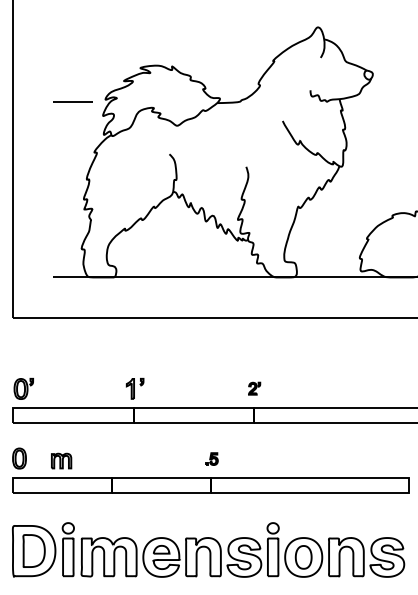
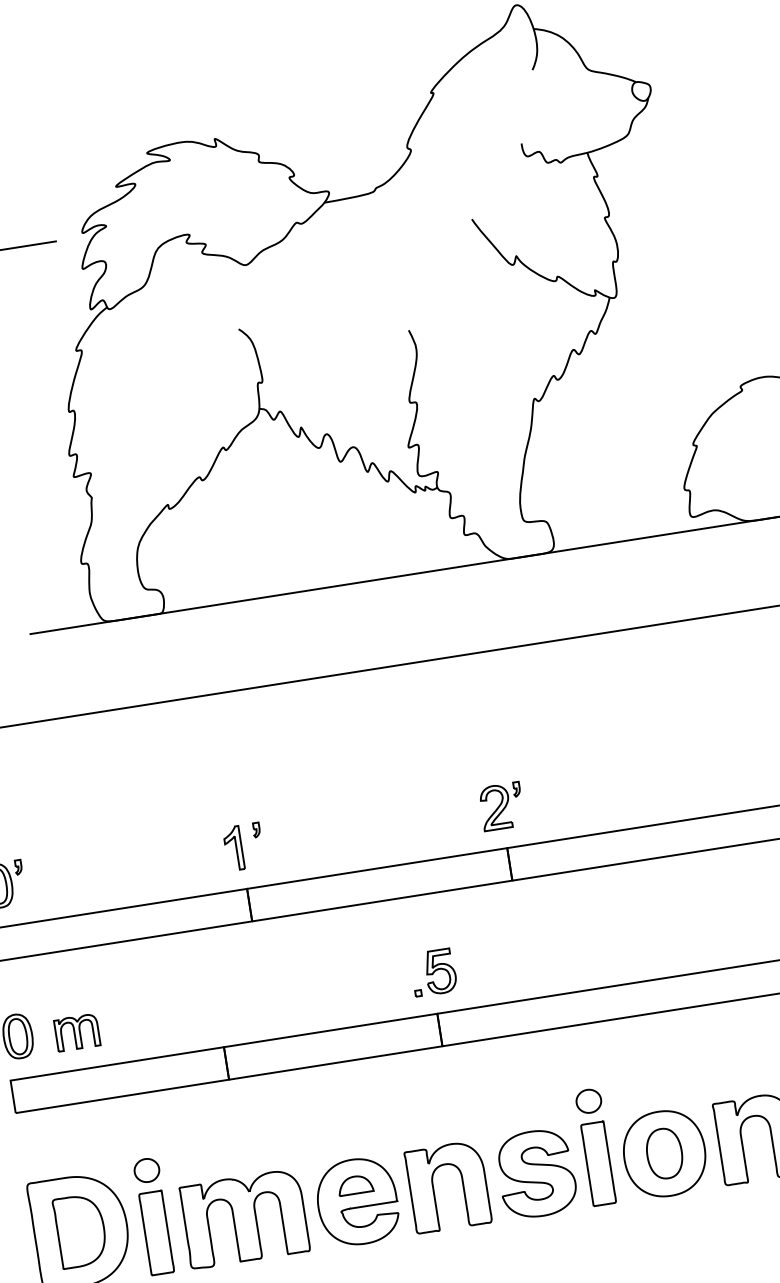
part: (254, 388) -> (501, 805), size x1.67
part: (211, 458) -> (432, 971), size x1.67
part: (61, 460) -> (76, 1031), moved

